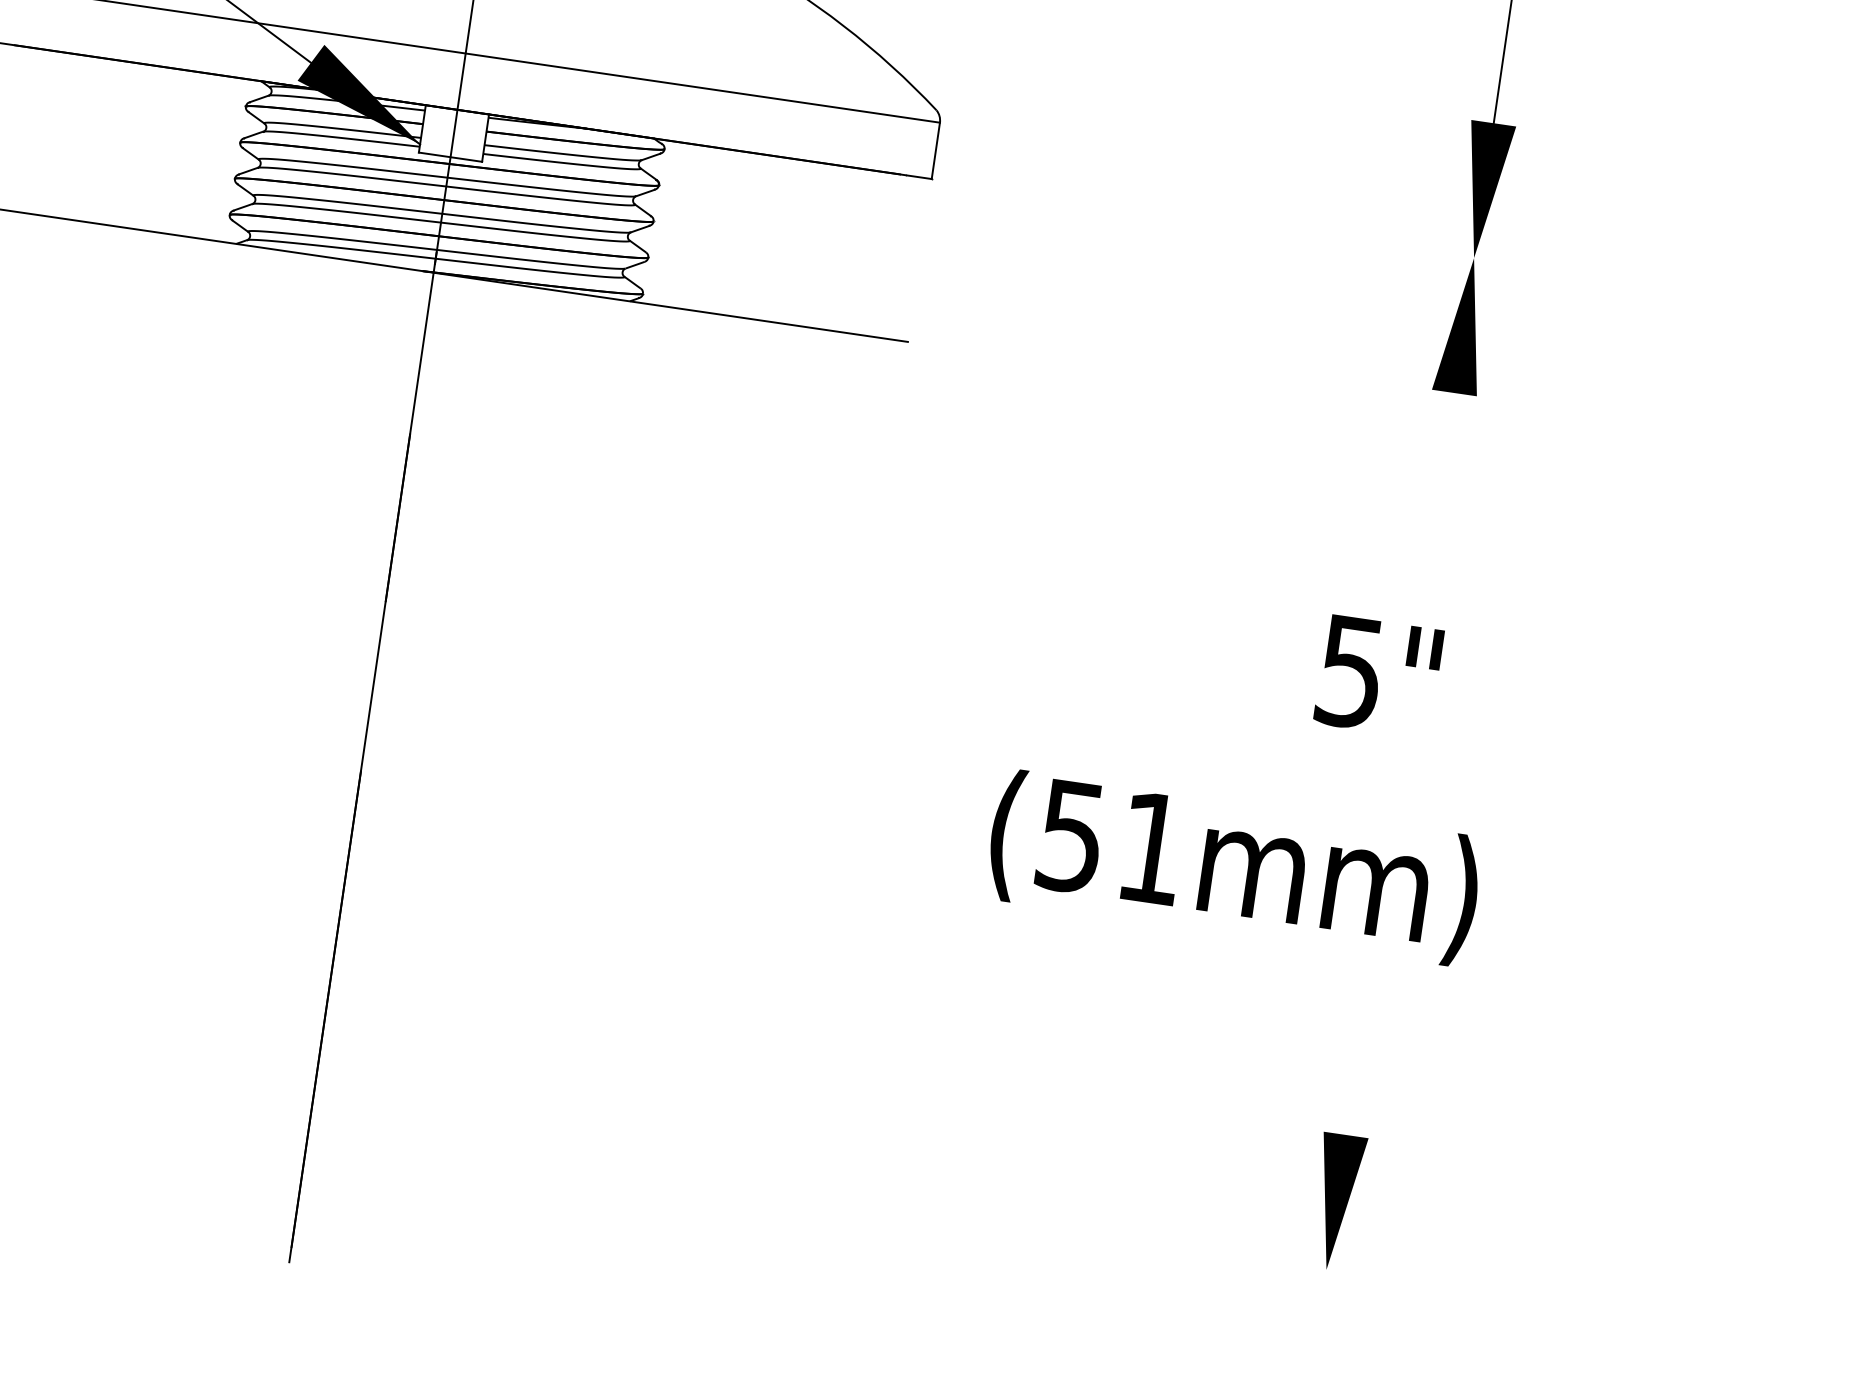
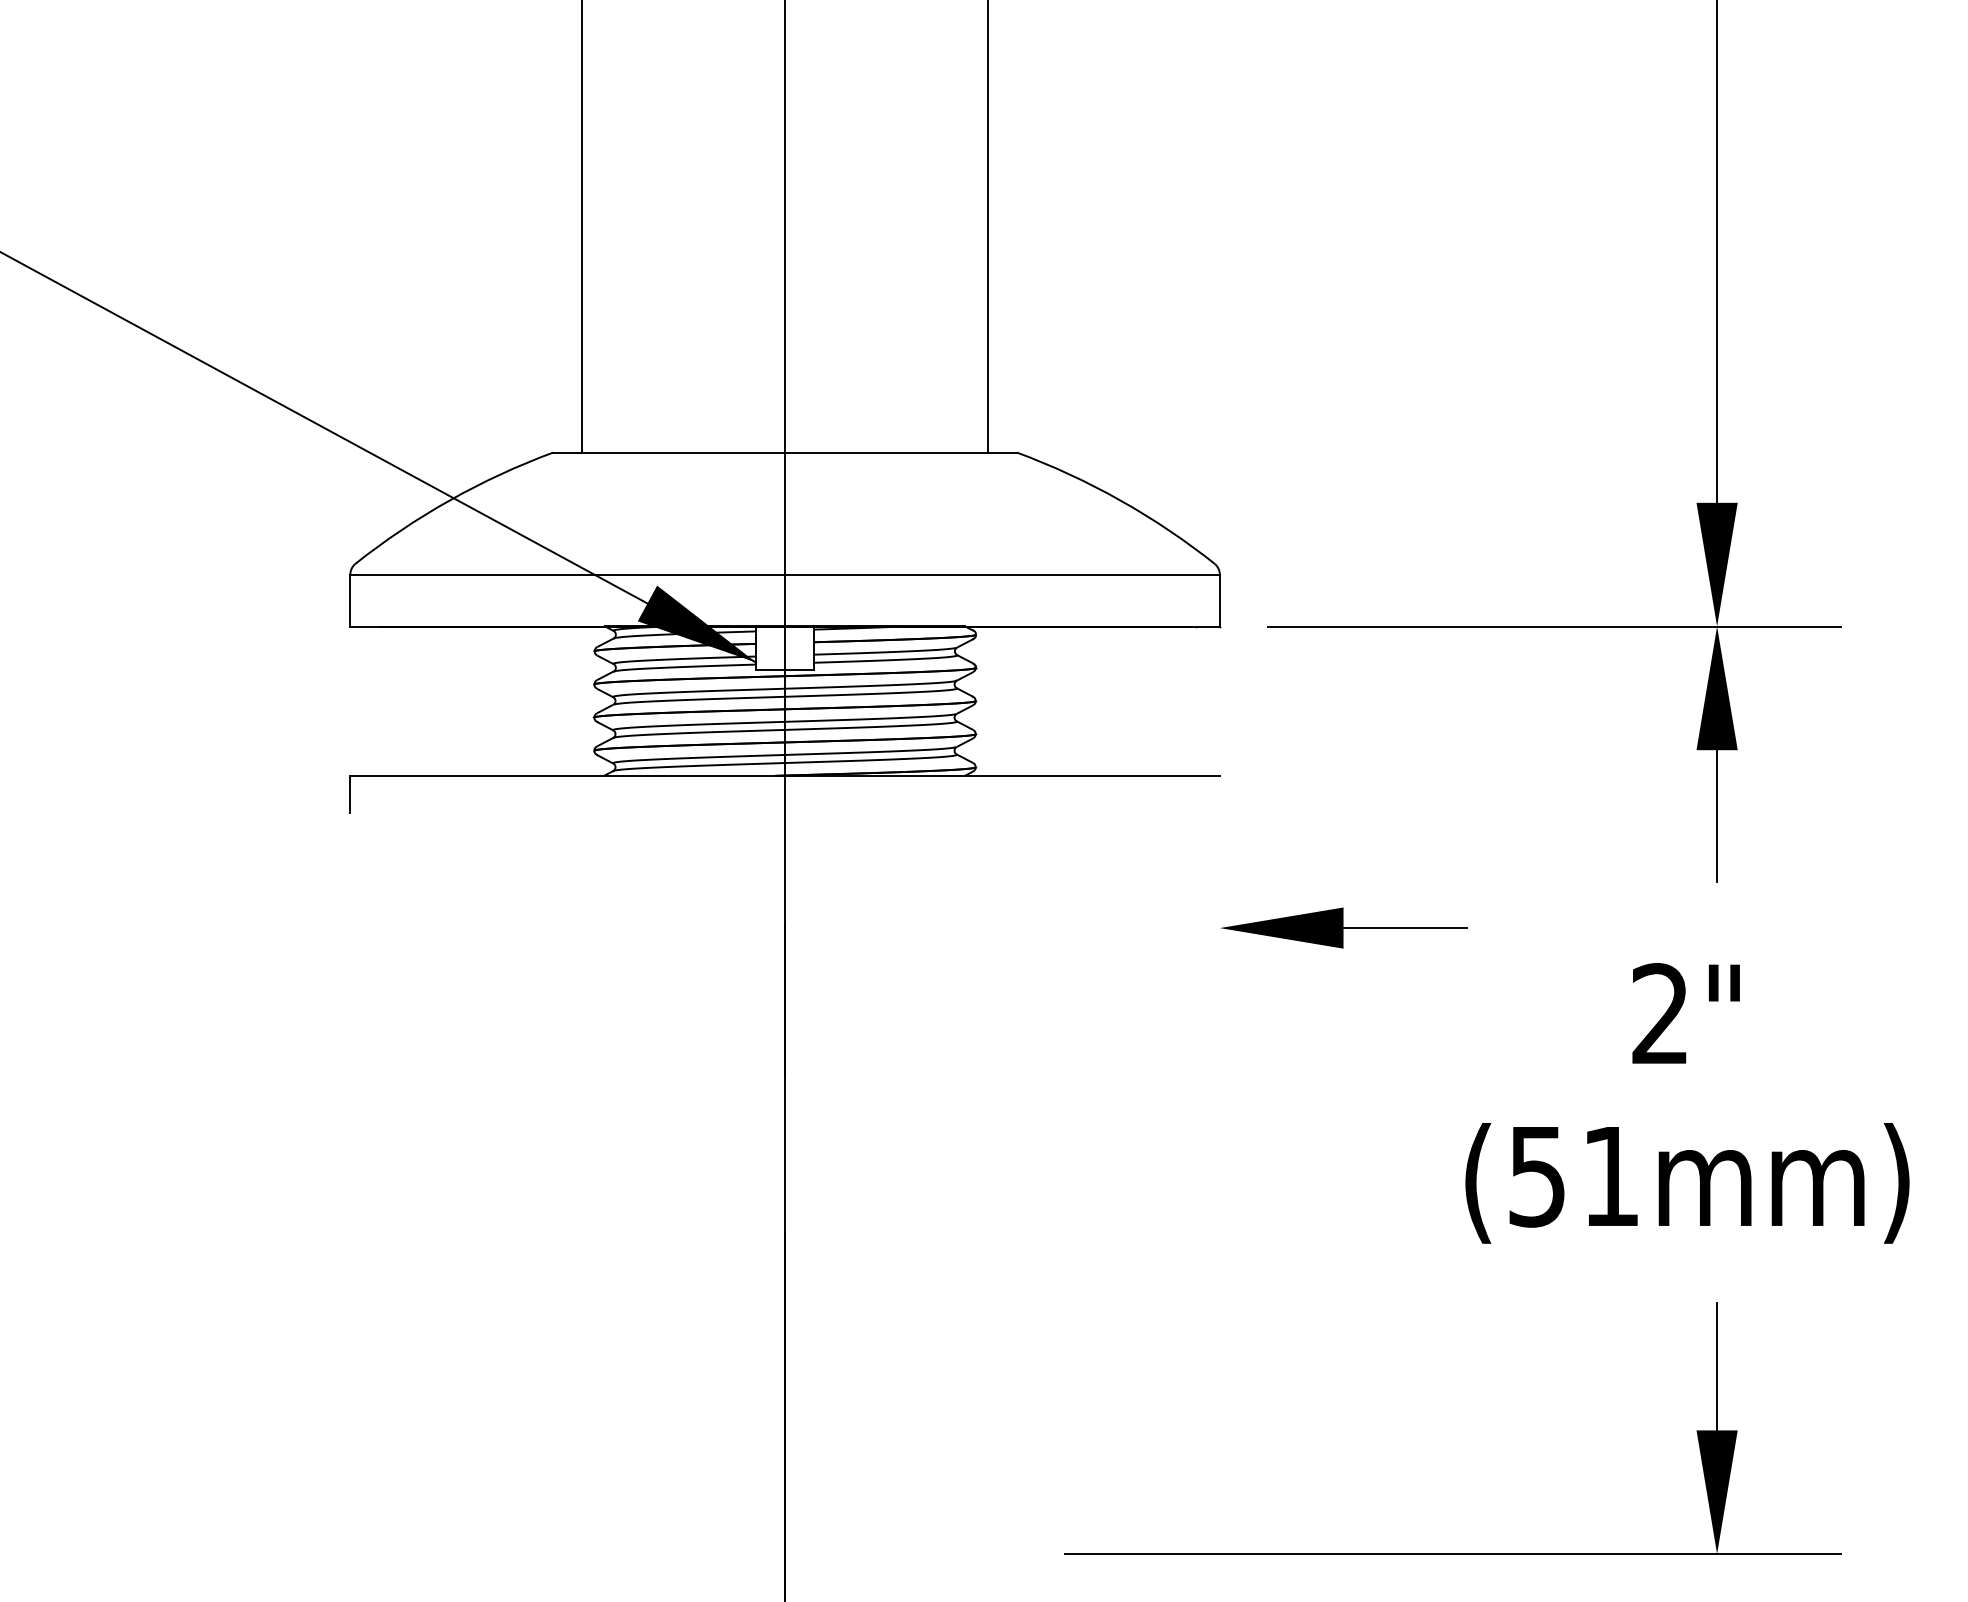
line: (1296, 232) -> (1554, 626), added
line: (1444, 465) -> (1717, 816), added
part: (1018, 526) -> (1343, 927), added
text: (1349, 672) -> (1659, 1014), 5" -> 2"
text: (1234, 868) -> (1687, 1183), moved
line: (1356, 1065) -> (1717, 1366), added
line: (1037, 1228) -> (1452, 1554), added

